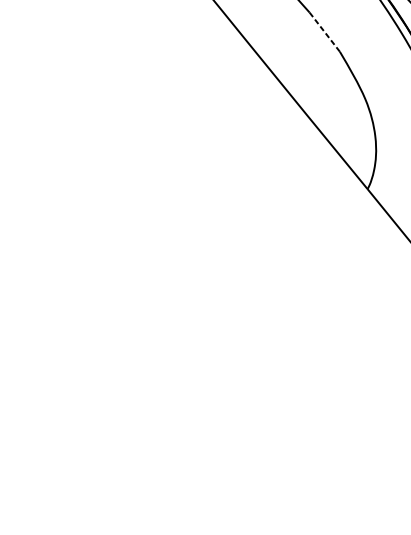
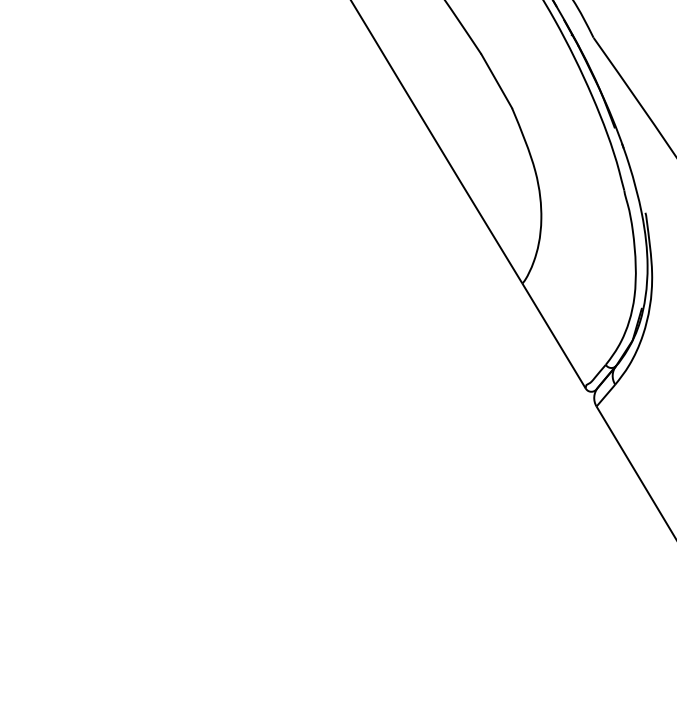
line: (324, 32) -> (496, 81), dashed -> solid

